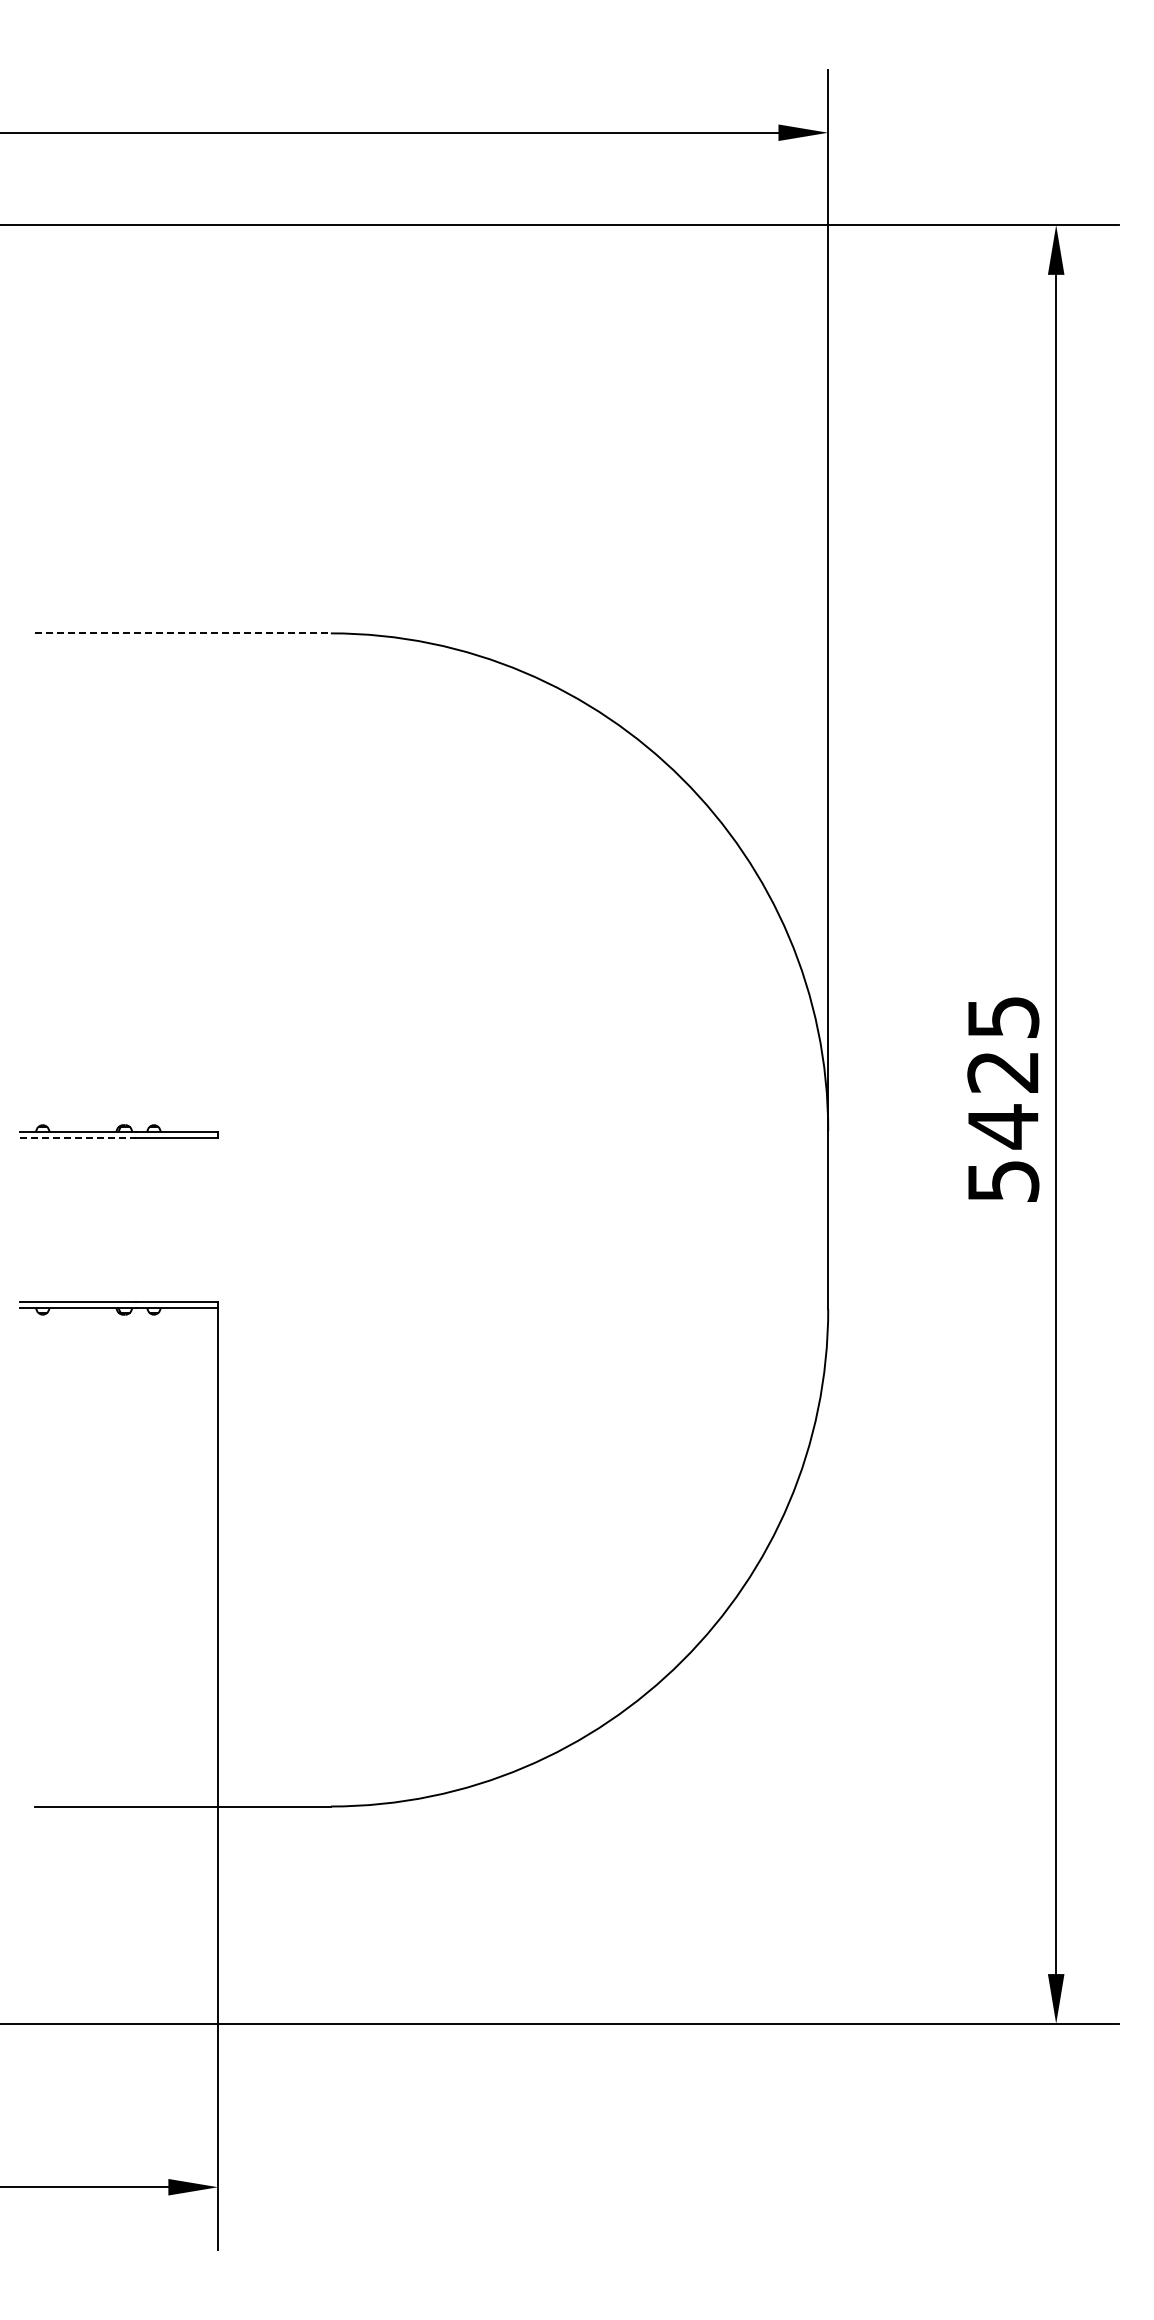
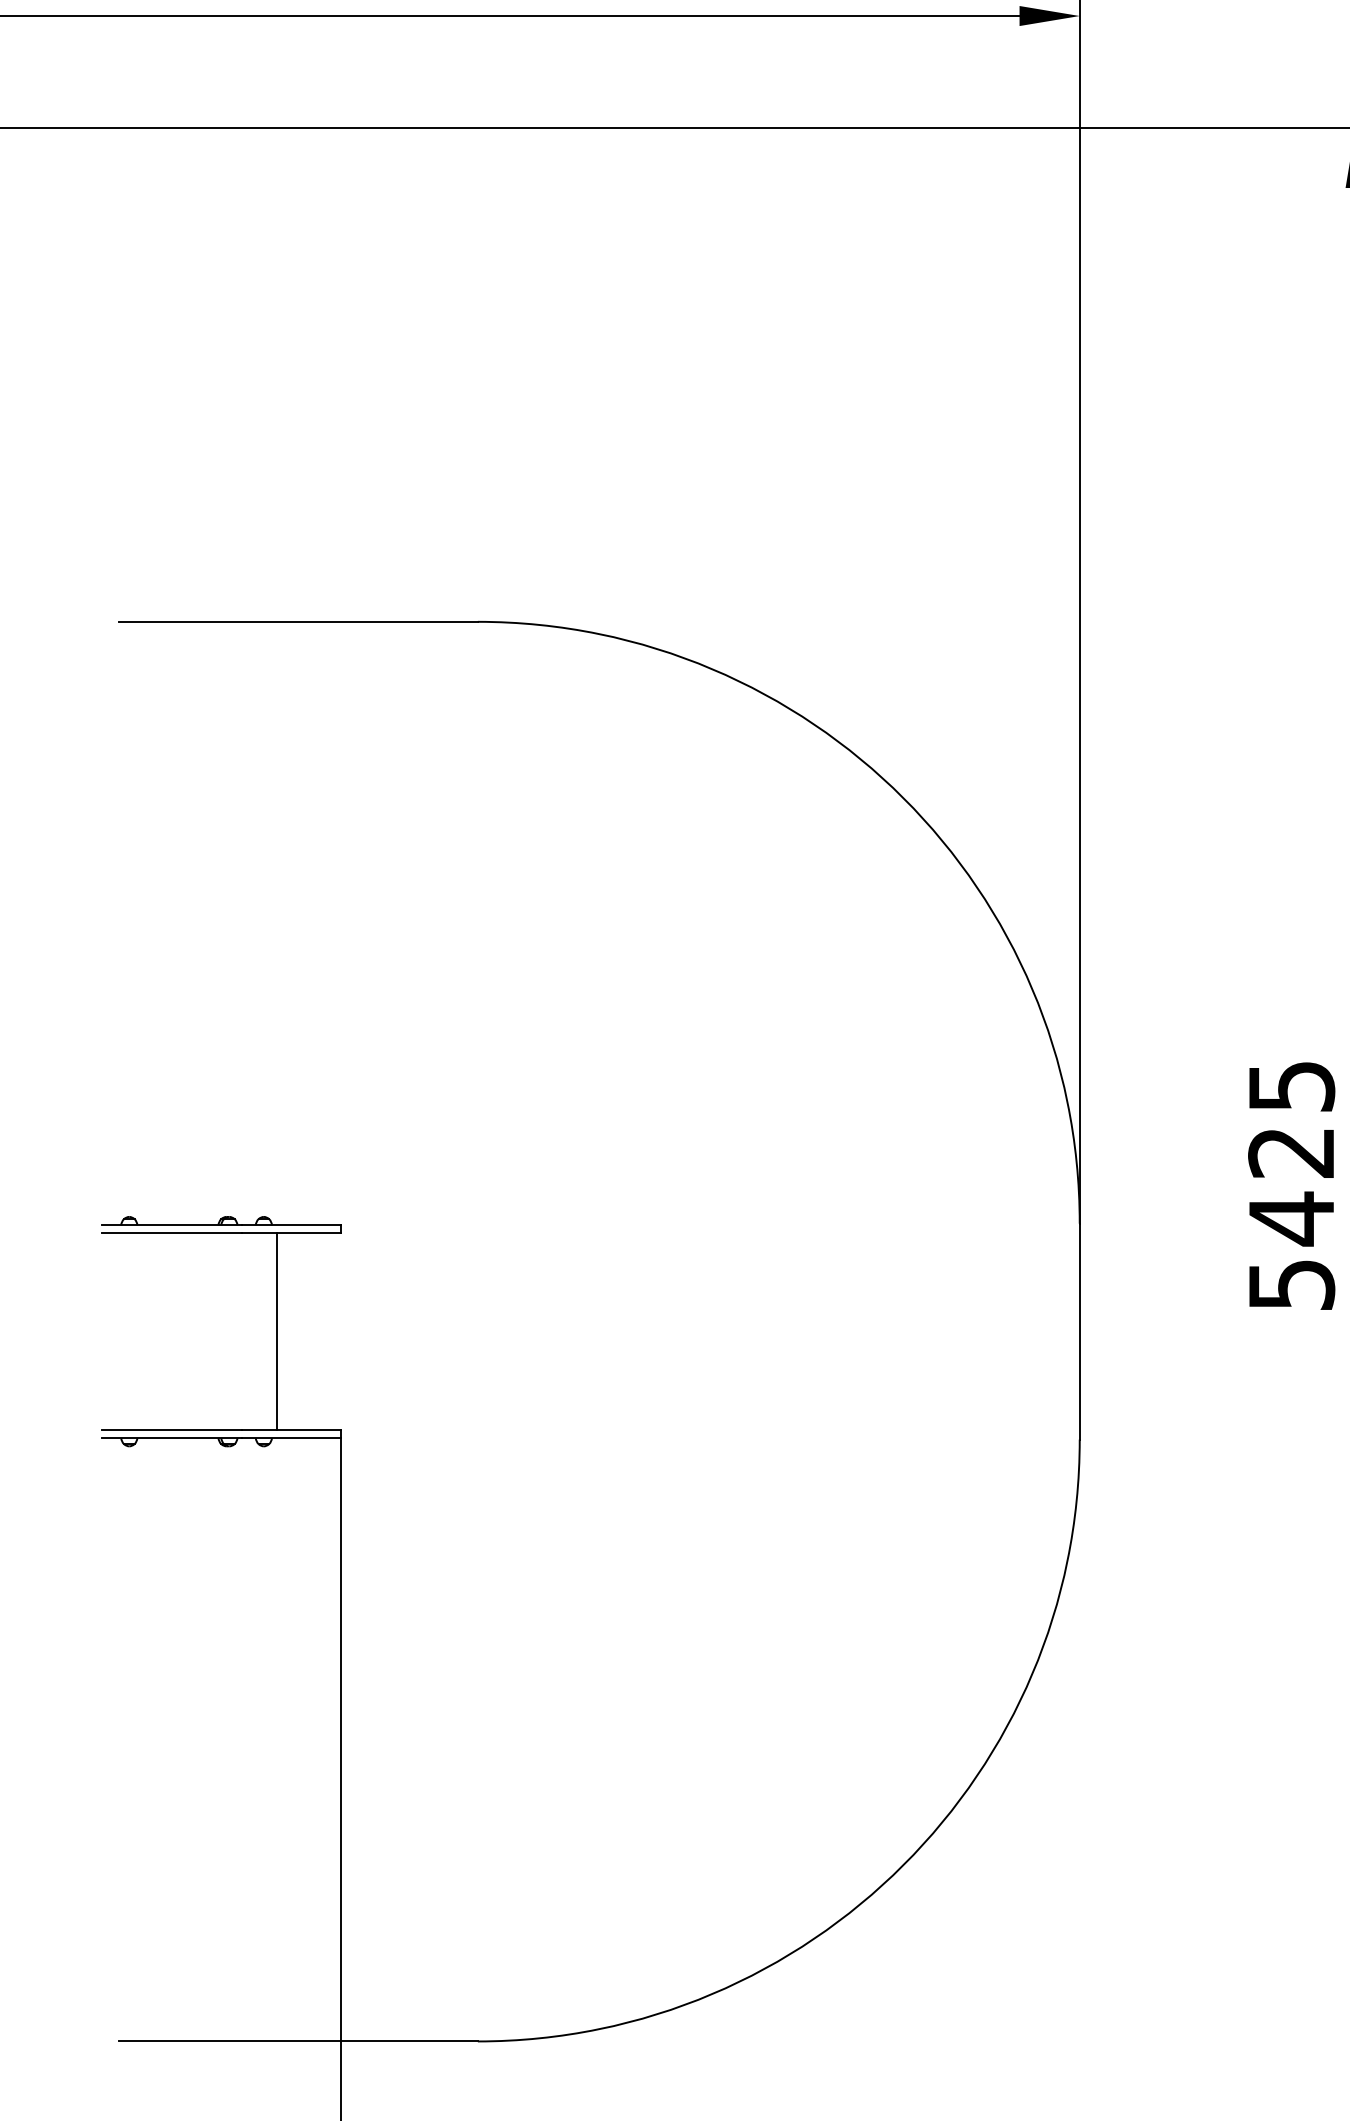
line: (183, 633) -> (299, 621), dashed -> solid
line: (78, 1138) -> (172, 1233), dashed -> solid
line: (165, 1219) -> (277, 1331), added

